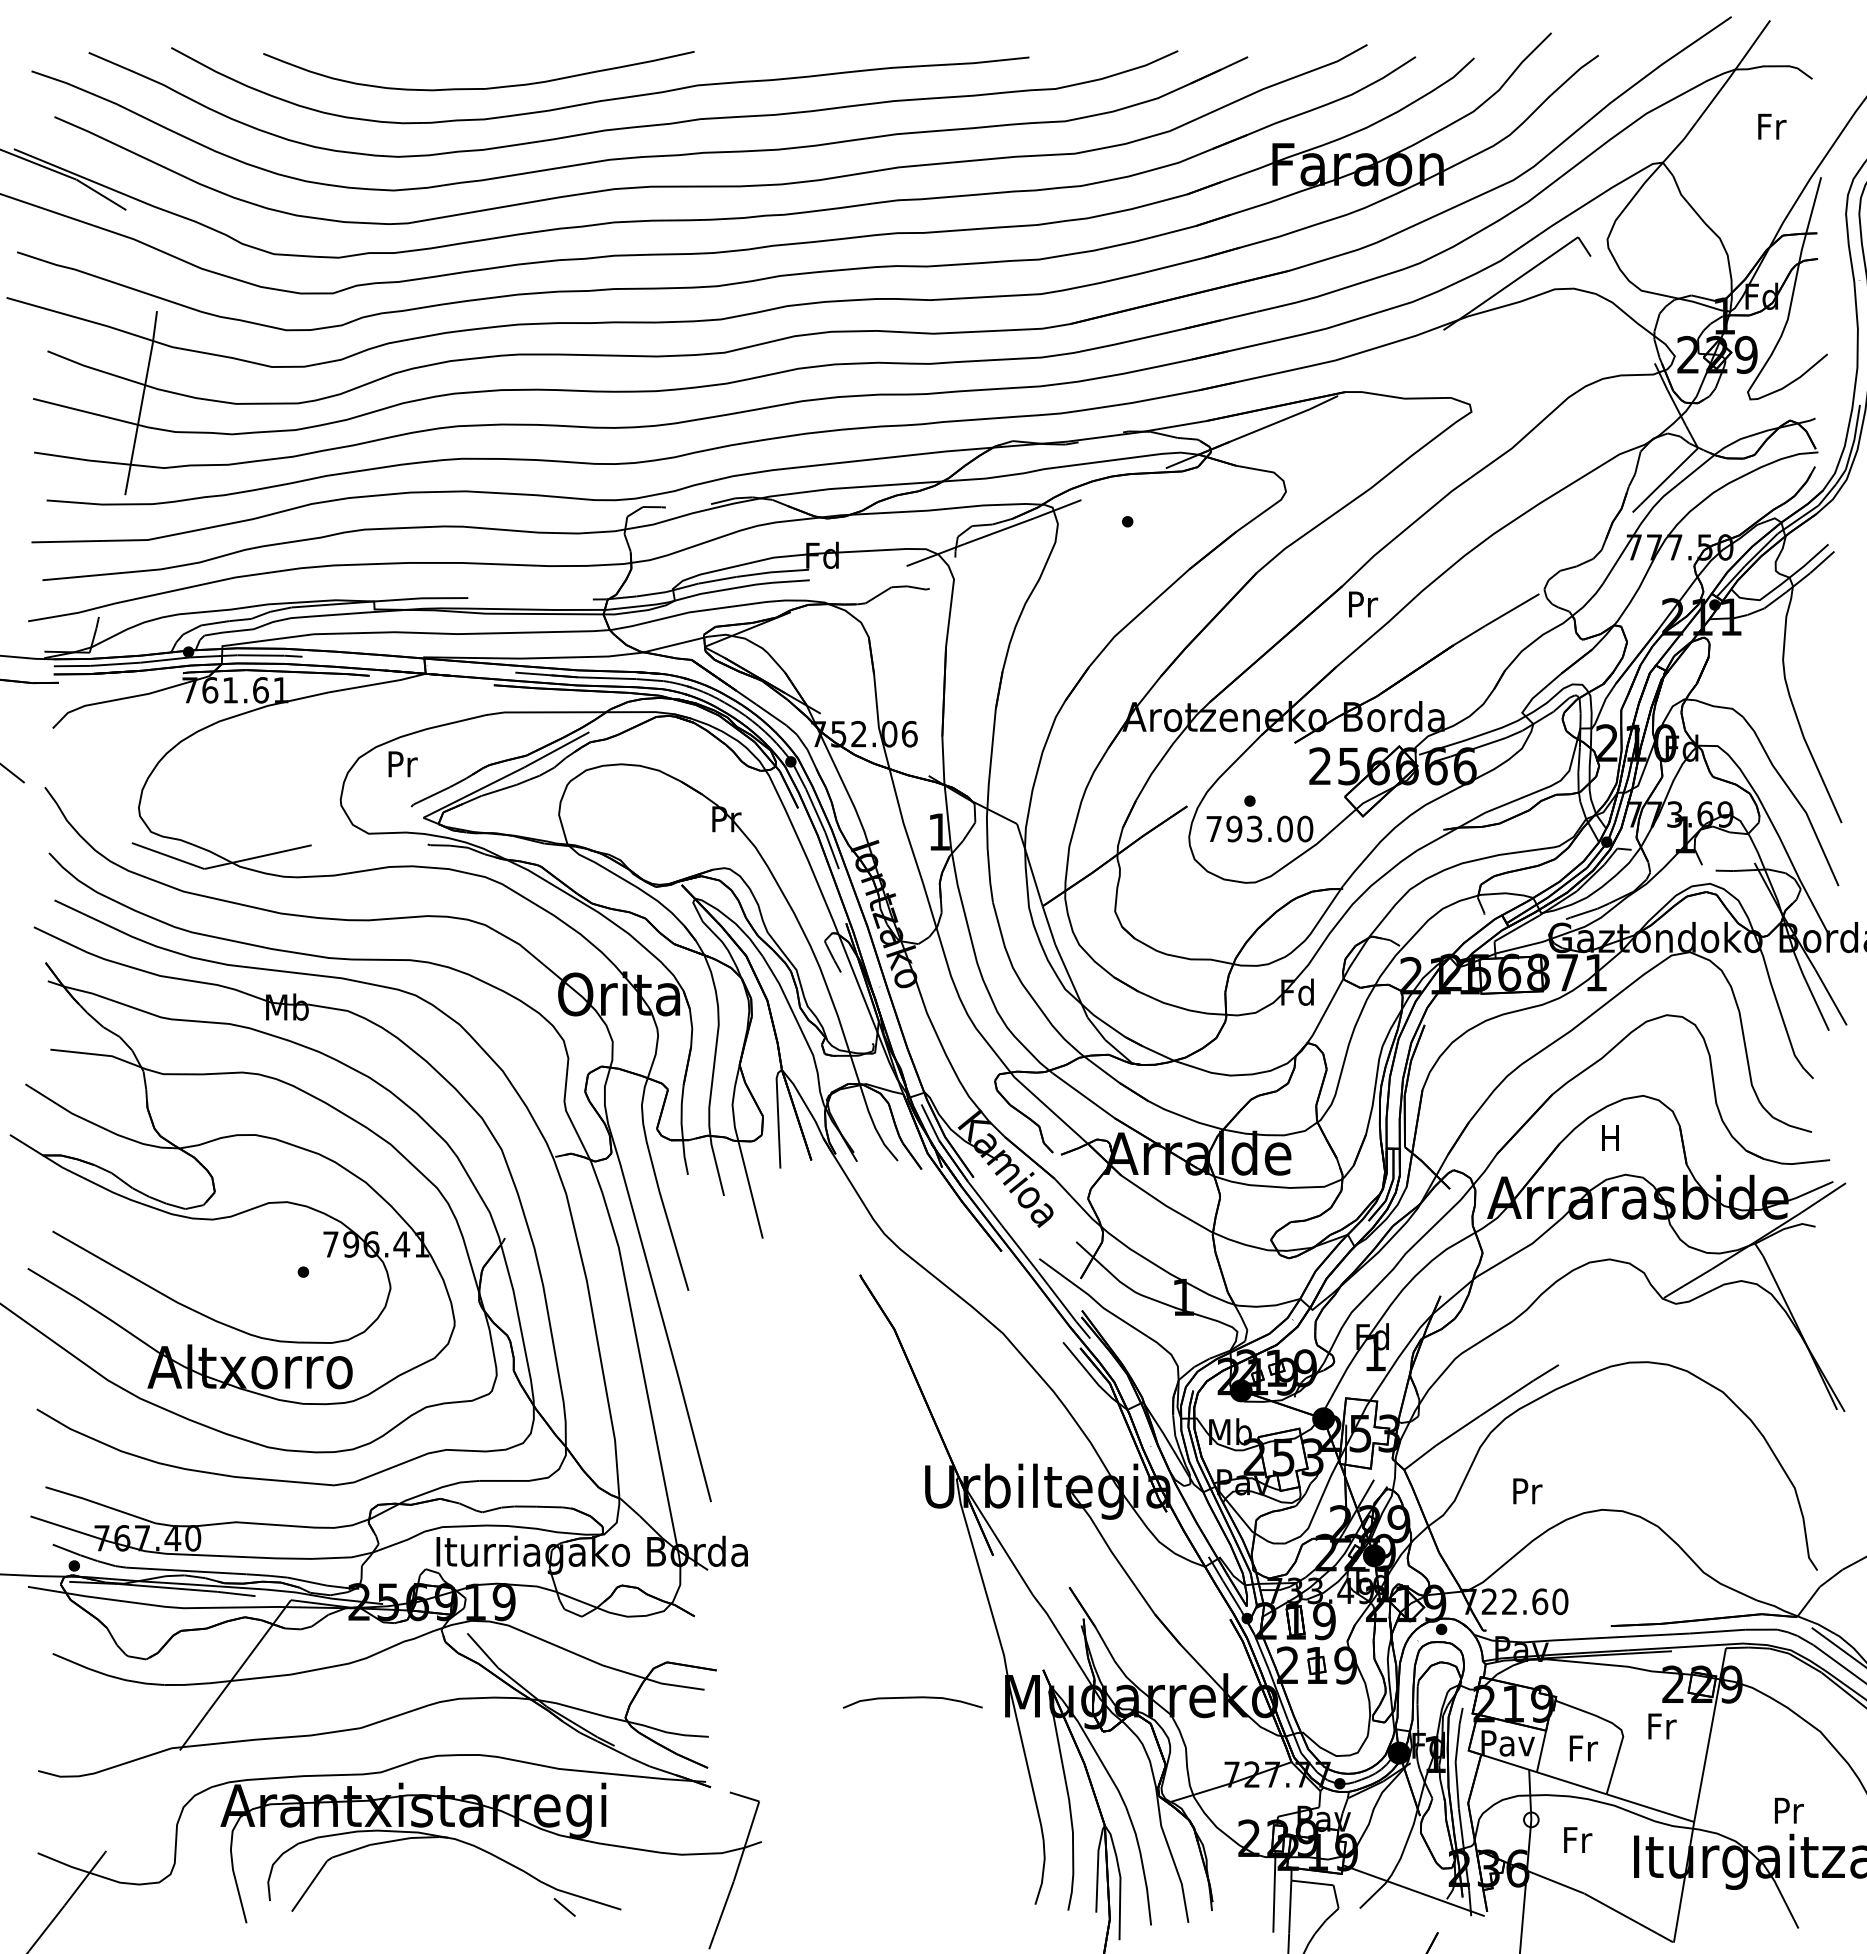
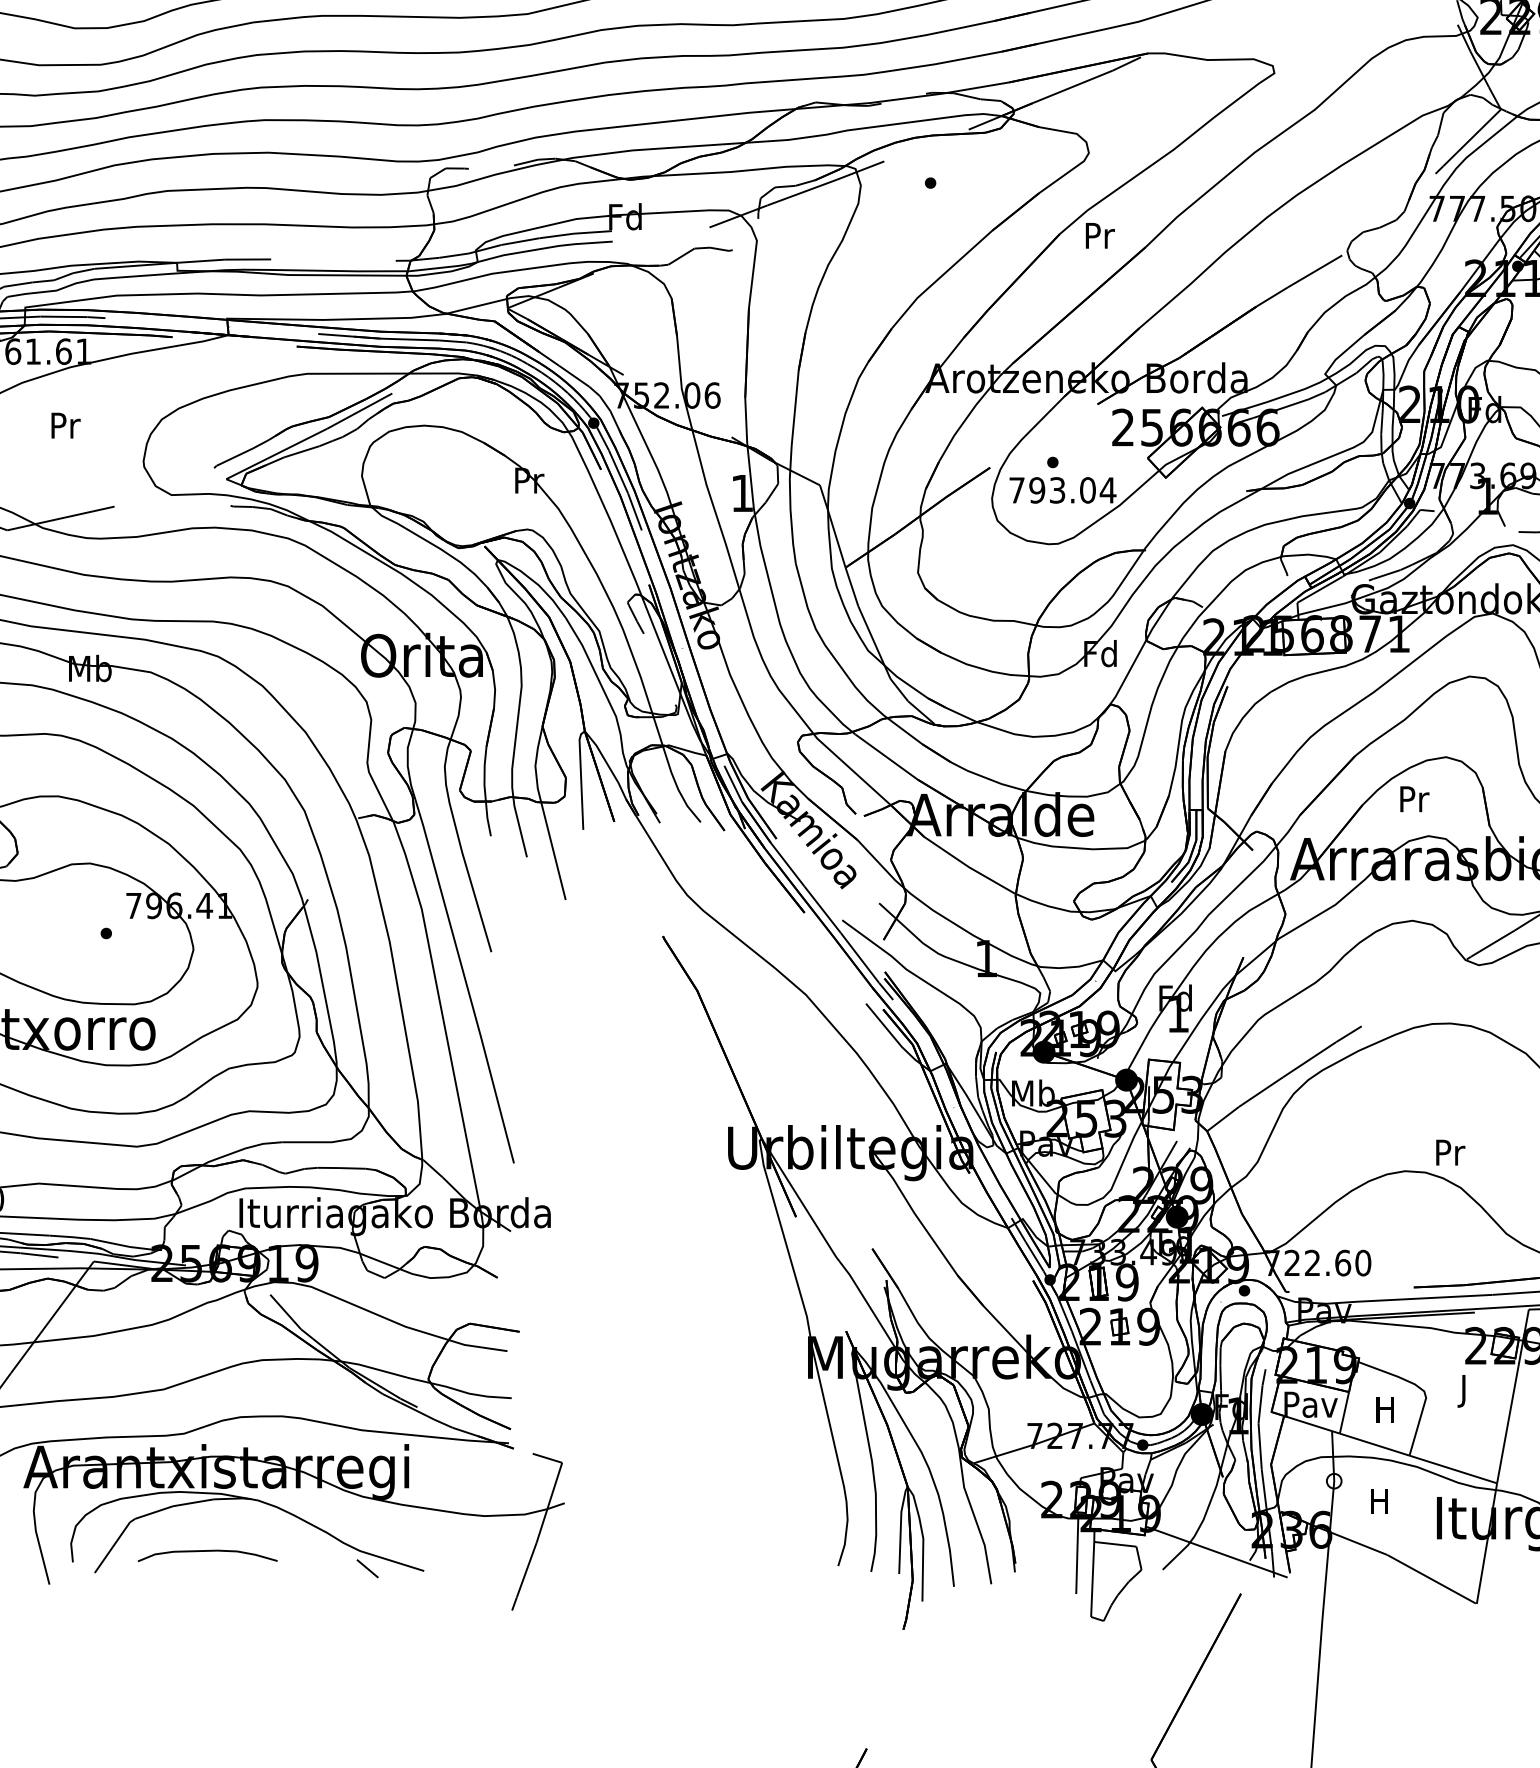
text: (1363, 604) -> (1100, 235), moved
text: (402, 764) -> (65, 425), moved
text: (1304, 828) -> (1107, 489), 793.00 -> 793.04
text: (1611, 1137) -> (1414, 798), H -> Pr
text: (1527, 1491) -> (1450, 1152), moved
curve: (912, 1698) -> (207, 1551), moved
text: (1662, 1729) -> (1465, 1390), Fr -> J
text: (1583, 1748) -> (1386, 1409), Fr -> H
text: (1578, 1839) -> (1381, 1500), Fr -> H

